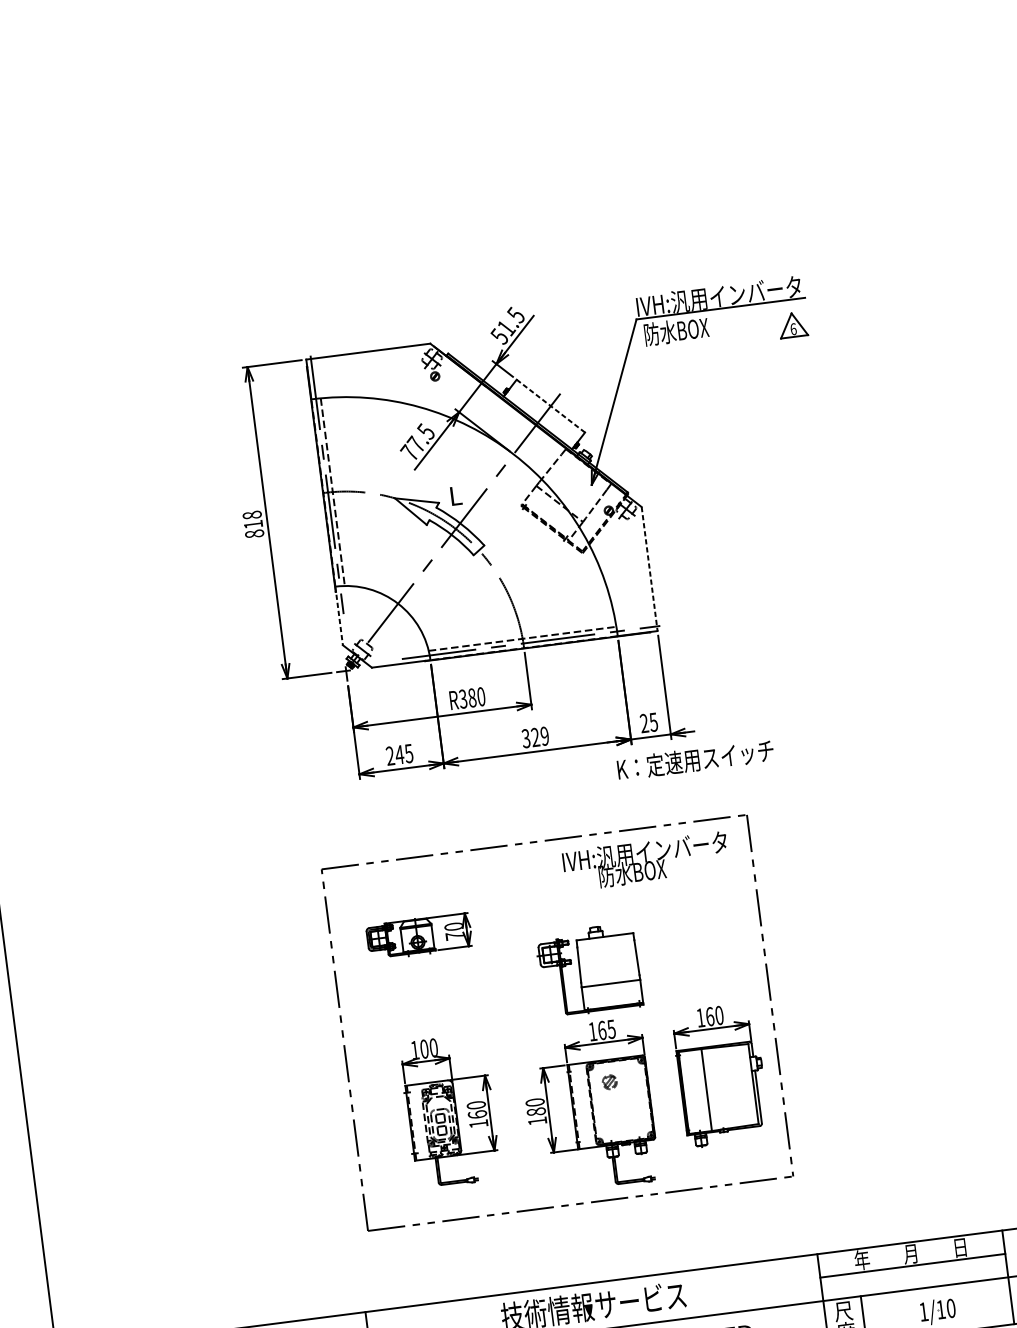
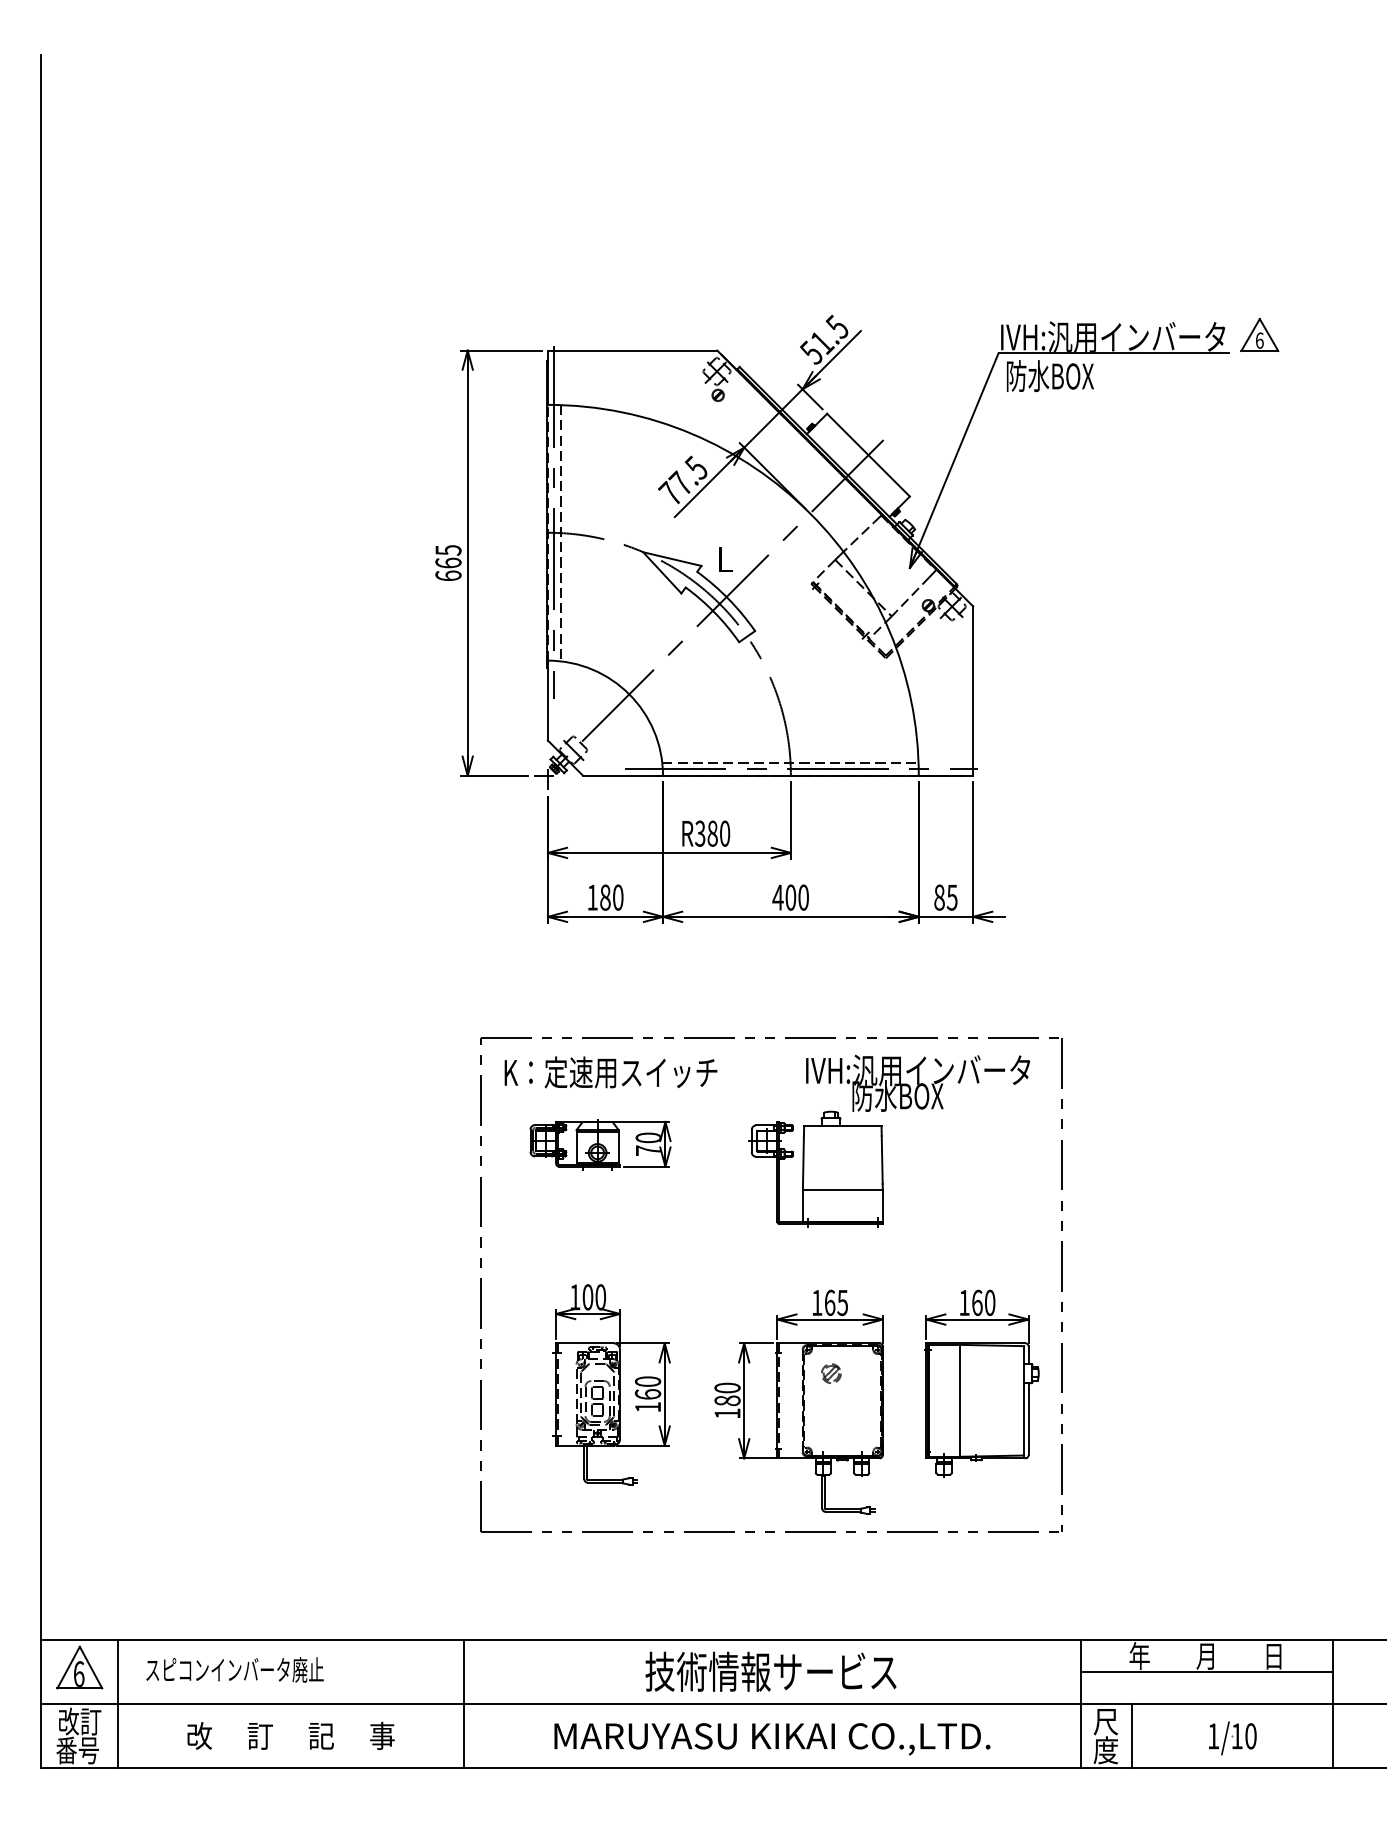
part: (792, 325) -> (1259, 335), moved
line: (550, 406) -> (868, 455), dashed -> solid
text: (253, 524) -> (448, 563), 818 -> 665
line: (649, 569) -> (973, 691), dashed -> solid
line: (338, 615) -> (547, 700), dashed -> solid
text: (644, 723) -> (939, 897), 25 -> 85
text: (535, 737) -> (790, 897), 329 -> 400
text: (399, 754) -> (605, 897), 245 -> 180
text: (695, 760) -> (610, 1072), moved
part: (588, 970) -> (815, 1168), moved

